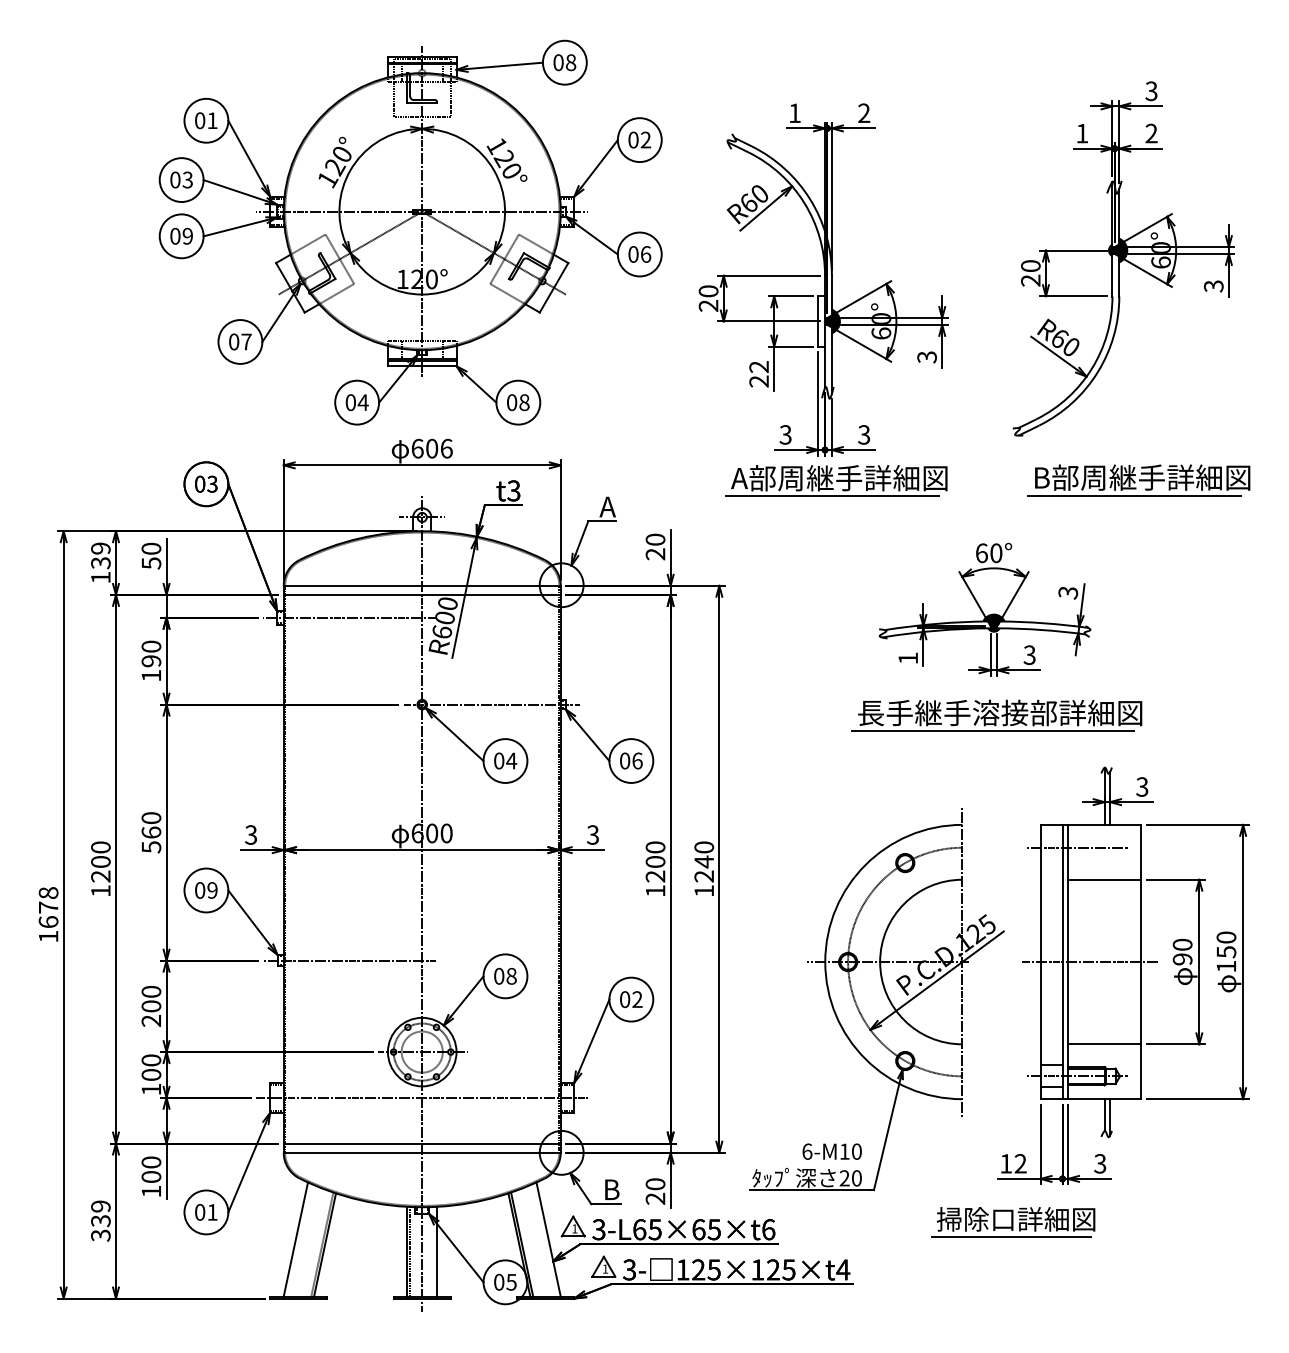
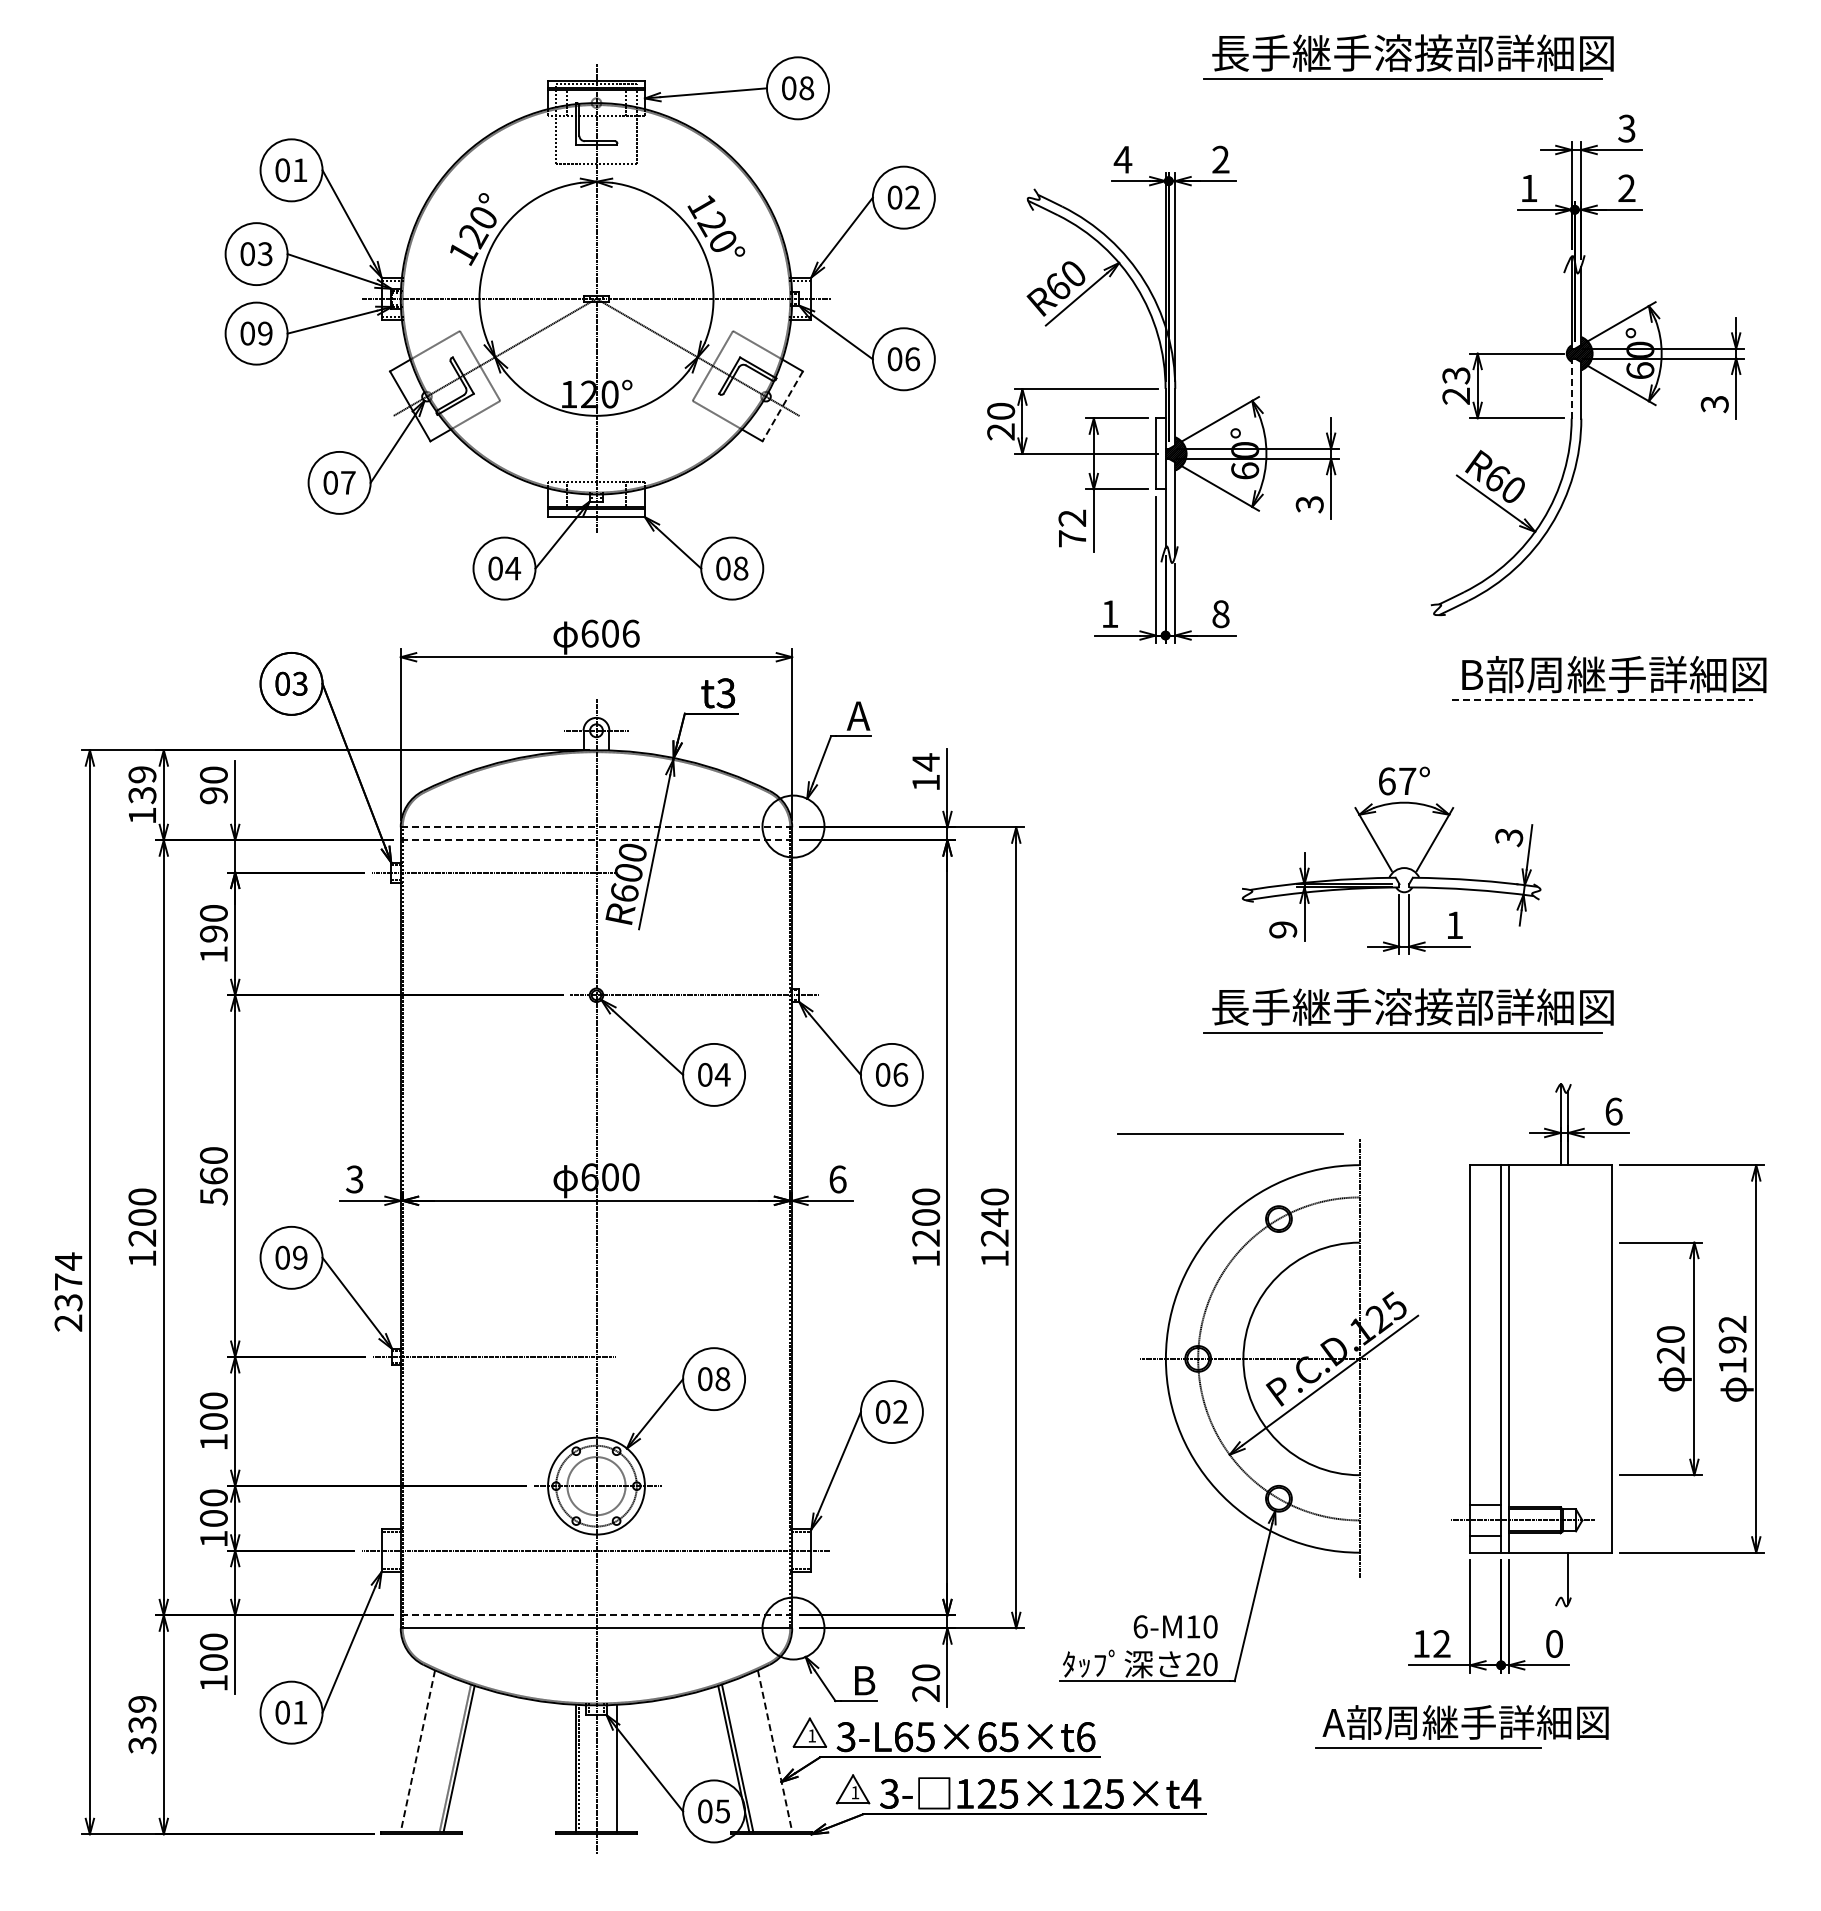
part: (996, 40) -> (1408, 56), added
text: (794, 113) -> (1122, 159), 1 -> 4
text: (1030, 265) -> (1456, 375), 20 -> 23
line: (1112, 275) -> (1571, 388), solid -> dashed
line: (553, 287) -> (782, 406), solid -> dashed
text: (758, 381) -> (1071, 538), 22 -> 72
text: (863, 434) -> (1220, 613), 3 -> 8
text: (785, 435) -> (1109, 614), 3 -> 1
part: (836, 480) -> (1181, 678), removed
line: (1134, 496) -> (1602, 700), solid -> dashed
text: (655, 546) -> (926, 772), 20 -> 14
text: (996, 553) -> (1407, 781), 60° -> 67°
text: (151, 563) -> (213, 795), 50 -> 90
line: (422, 585) -> (596, 827), solid -> dashed
line: (422, 595) -> (596, 840), solid -> dashed
hatch: (994, 623) -> (1404, 880), removed
text: (1029, 655) -> (1454, 925), 3 -> 1
text: (908, 658) -> (1283, 929), 1 -> 9
text: (1142, 786) -> (1613, 1111), 3 -> 6
line: (870, 802) -> (1230, 1133), added
text: (592, 835) -> (837, 1179), 3 -> 6
line: (1077, 847) -> (1522, 1197), removed
line: (1104, 879) -> (1560, 1242), removed
text: (48, 914) -> (68, 1291), 1678 -> 2374
text: (1226, 944) -> (1732, 1334), 150 -> 192
text: (1182, 958) -> (1670, 1354), 90 -> 20
line: (1091, 961) -> (1541, 1358), removed
text: (151, 1020) -> (213, 1441), 200 -> 100
line: (1104, 1044) -> (1560, 1475), removed
line: (1104, 1114) -> (1560, 1574), removed
line: (422, 1143) -> (596, 1615), solid -> dashed
text: (1099, 1163) -> (1553, 1643), 3 -> 0
text: (1037, 1219) -> (1465, 1722), 掃除口詳細図 -> A部周継手詳細図
line: (295, 1239) -> (417, 1751), solid -> dashed
line: (548, 1239) -> (775, 1751), solid -> dashed

